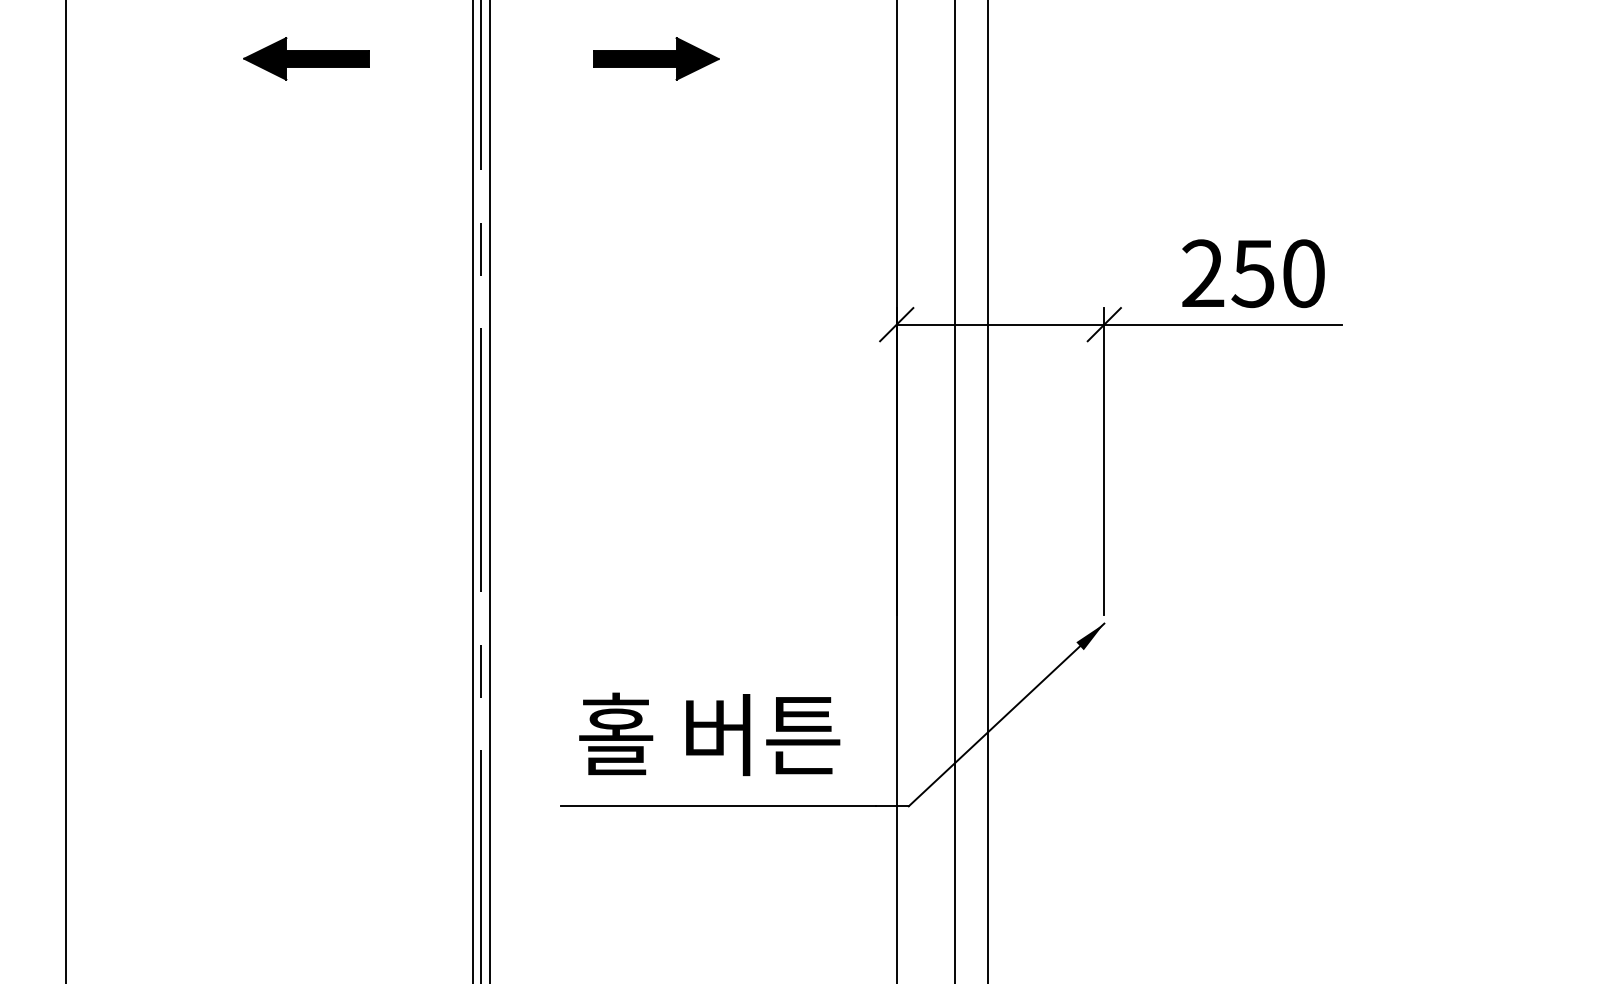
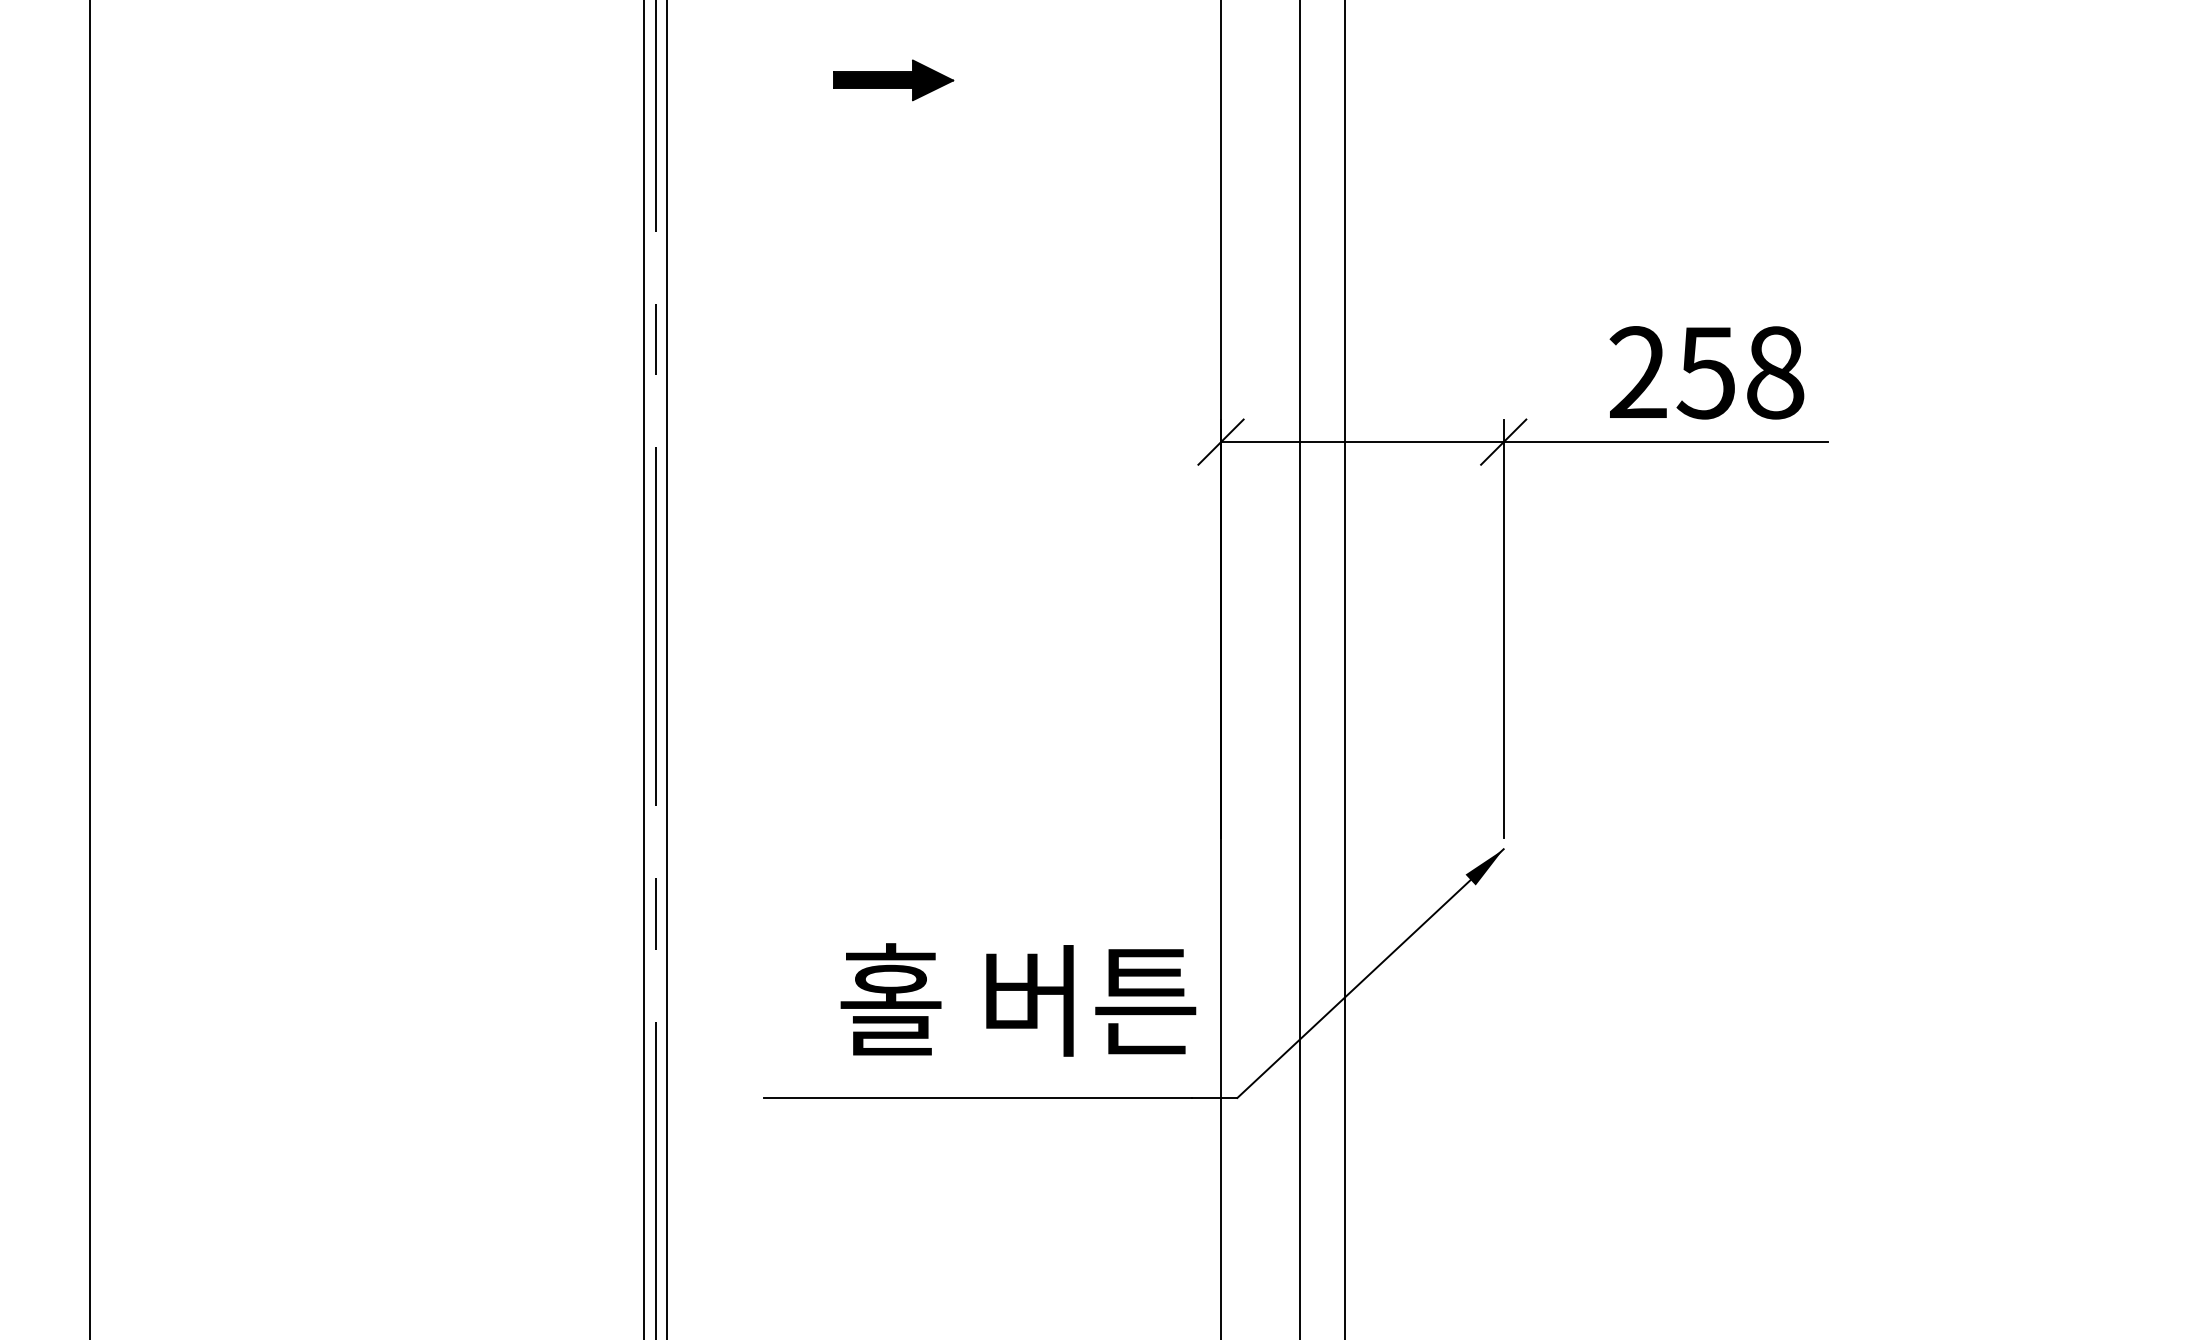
part: (306, 59) -> (417, 80), removed
part: (656, 59) -> (893, 80), size x0.7
text: (1303, 273) -> (1775, 372), 250 -> 258
text: (709, 734) -> (1018, 999), moved

